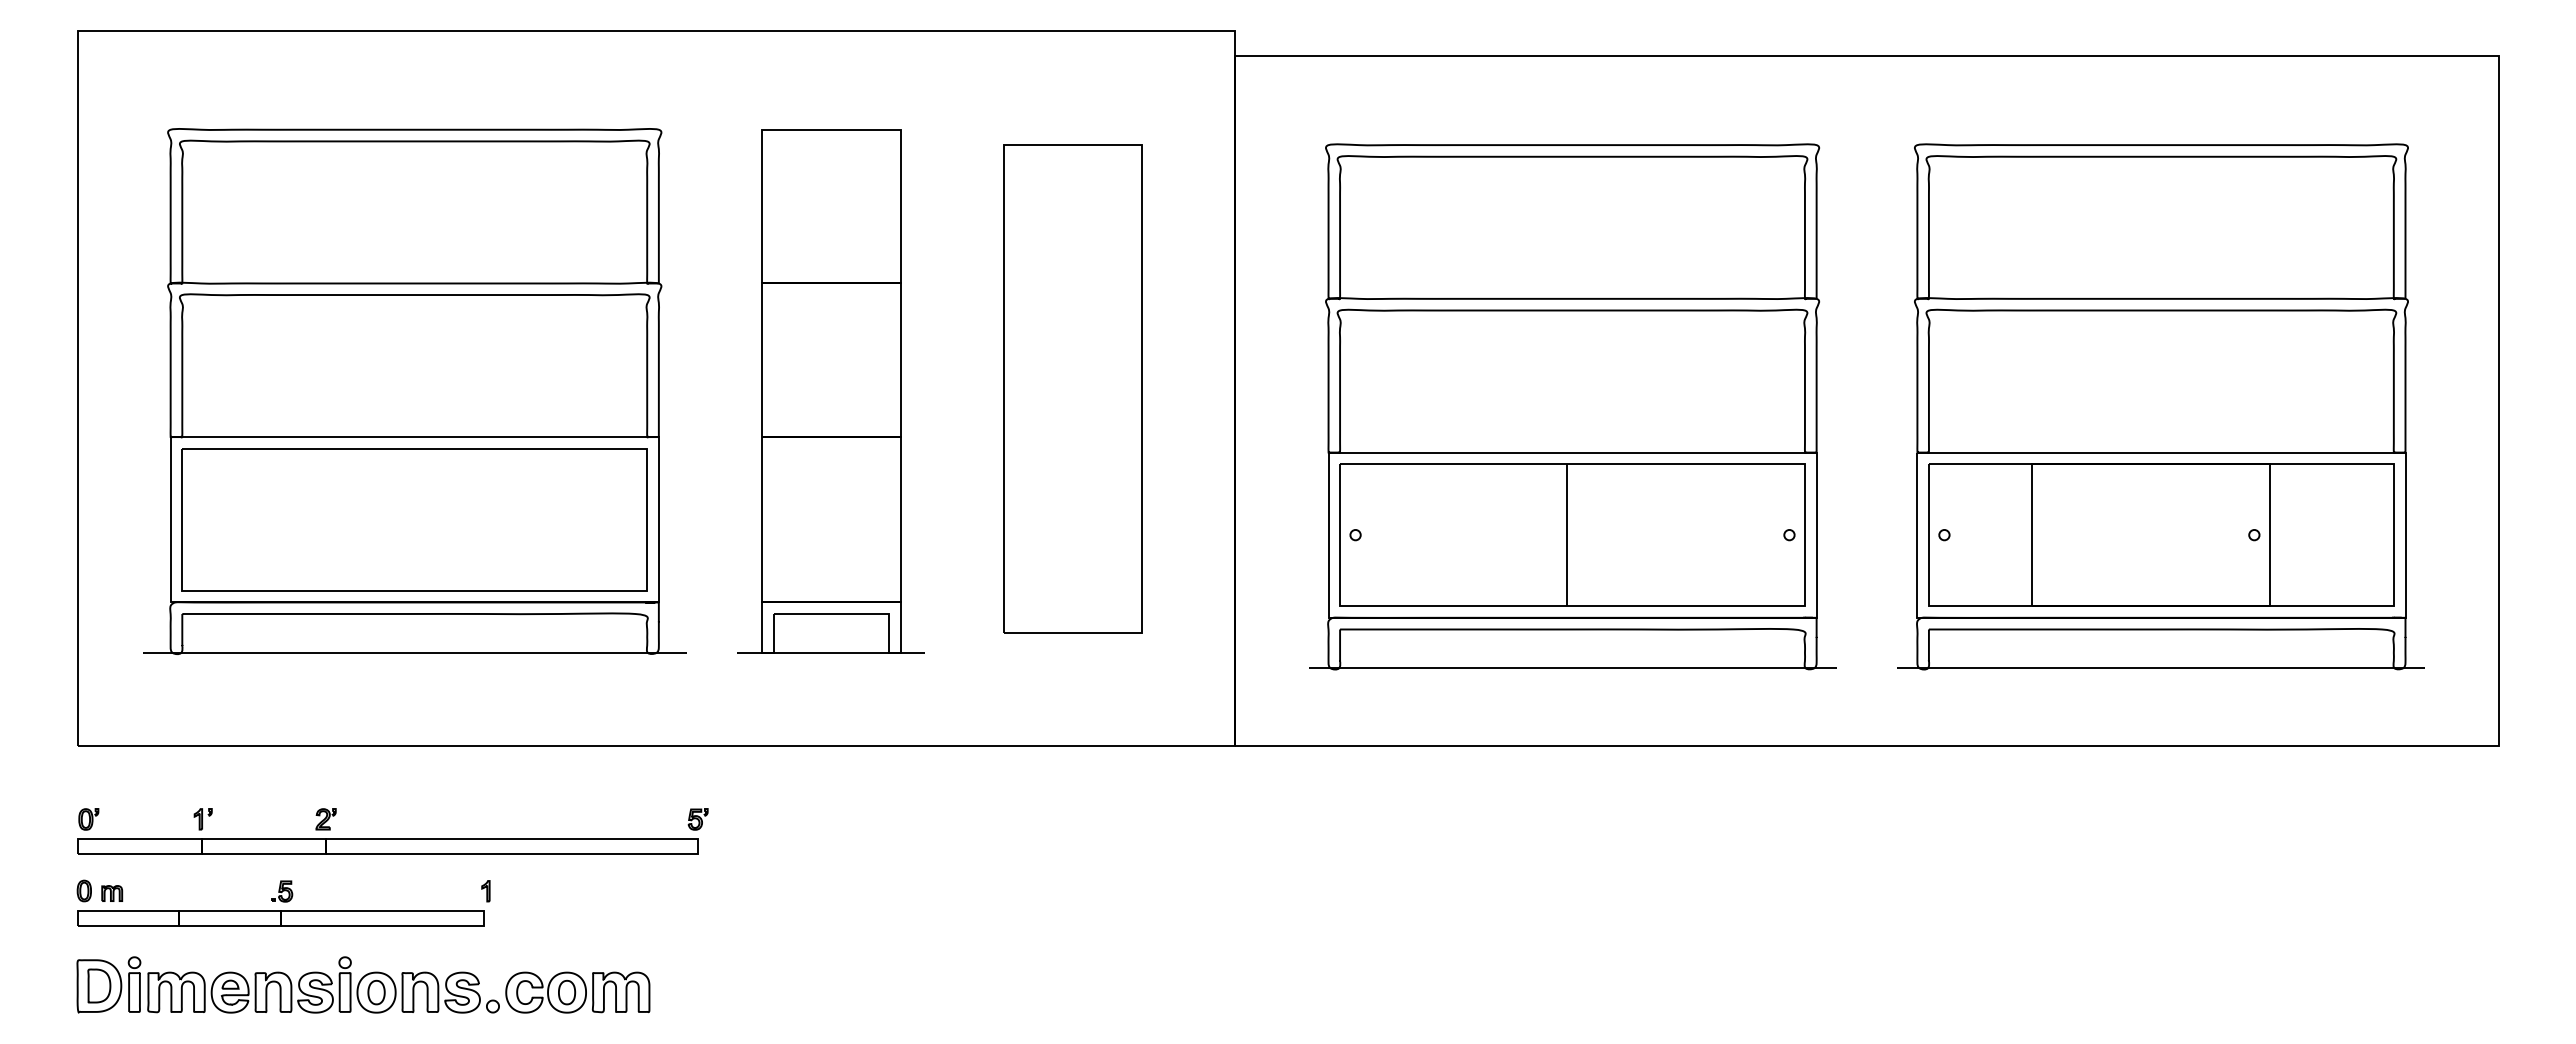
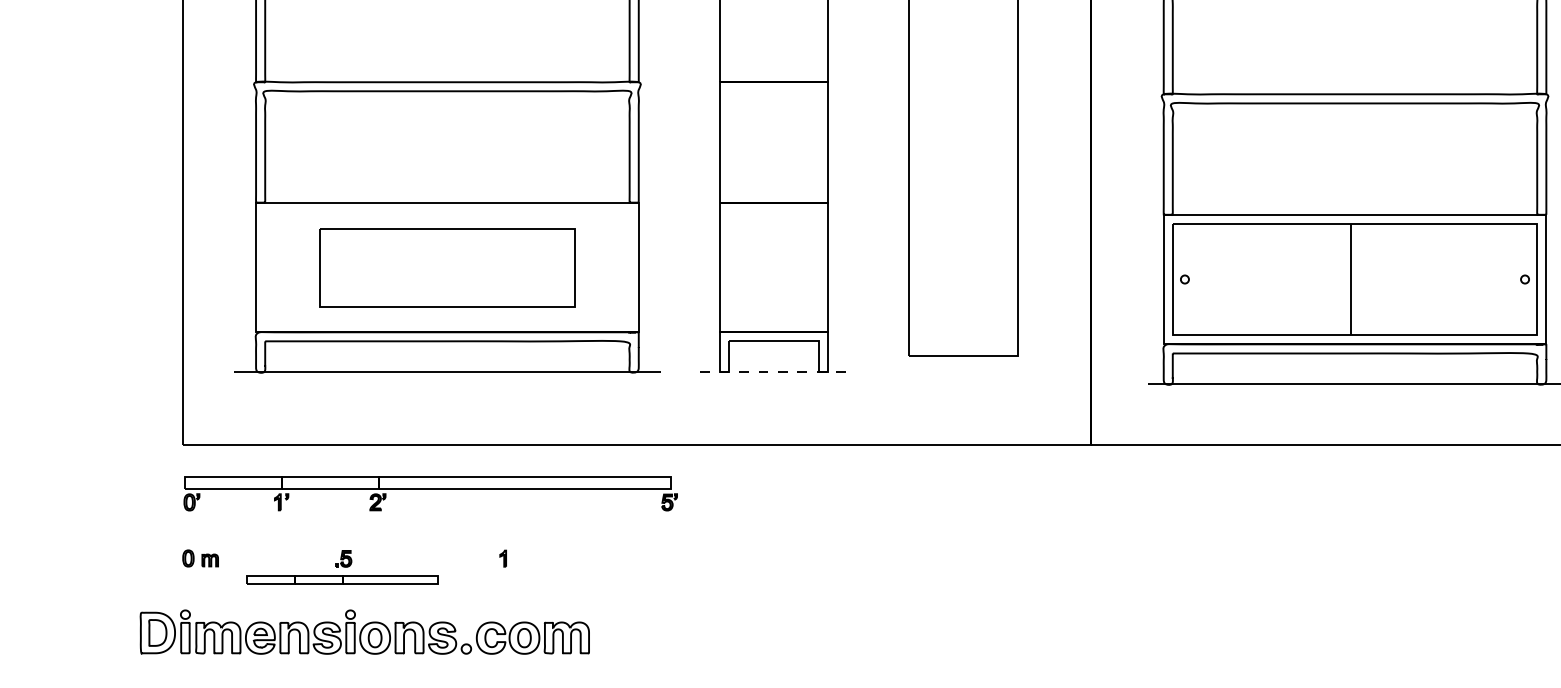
part: (414, 519) -> (447, 267), size x0.7
line: (831, 653) -> (774, 372), solid -> dashed
part: (387, 846) -> (427, 482), moved
part: (280, 918) -> (342, 580), size x0.6
part: (363, 984) -> (364, 631), moved

